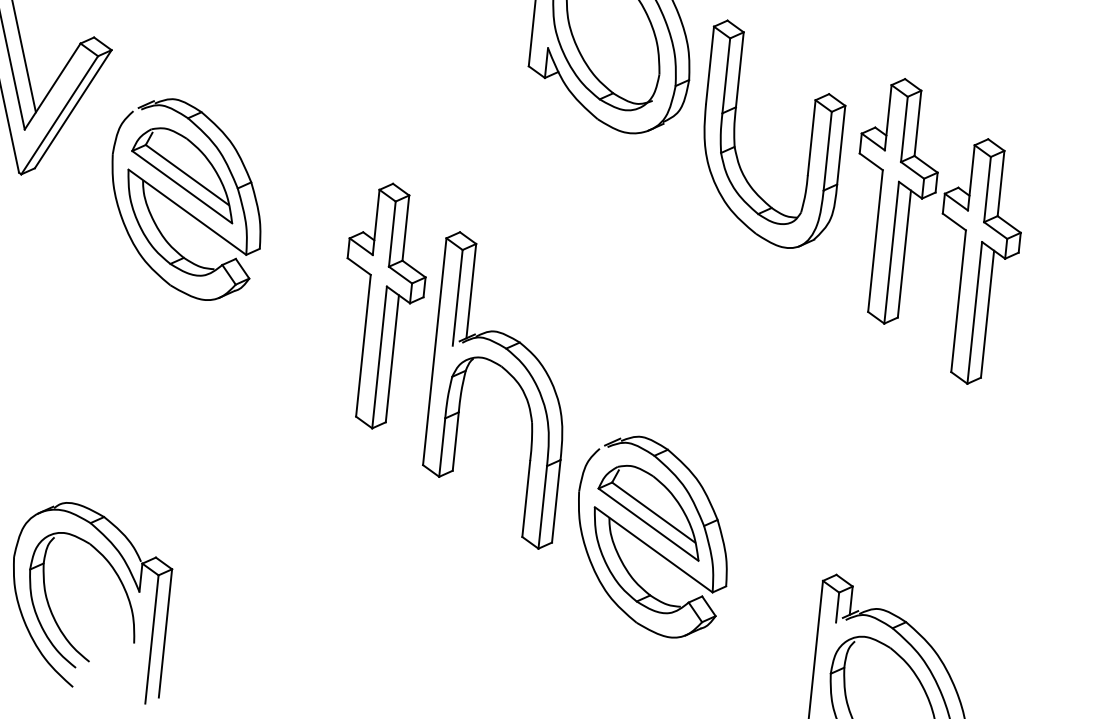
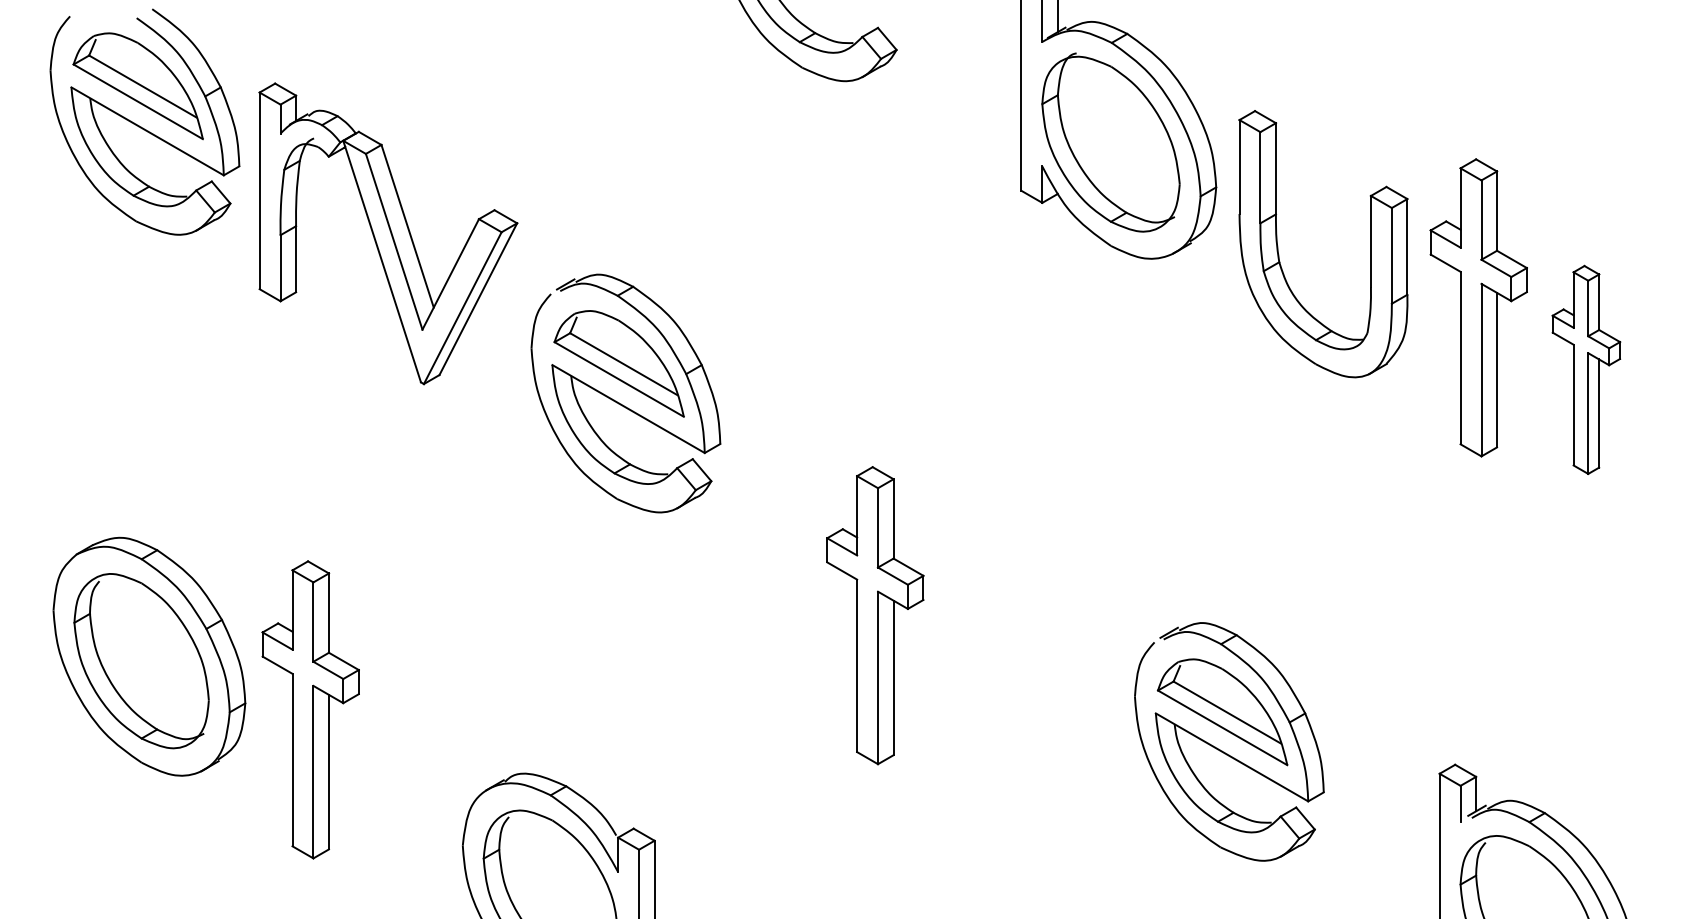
part: (978, 261) -> (1586, 369), size x0.7
part: (382, 305) -> (875, 615), moved
part: (510, 376) -> (1038, 566), removed

